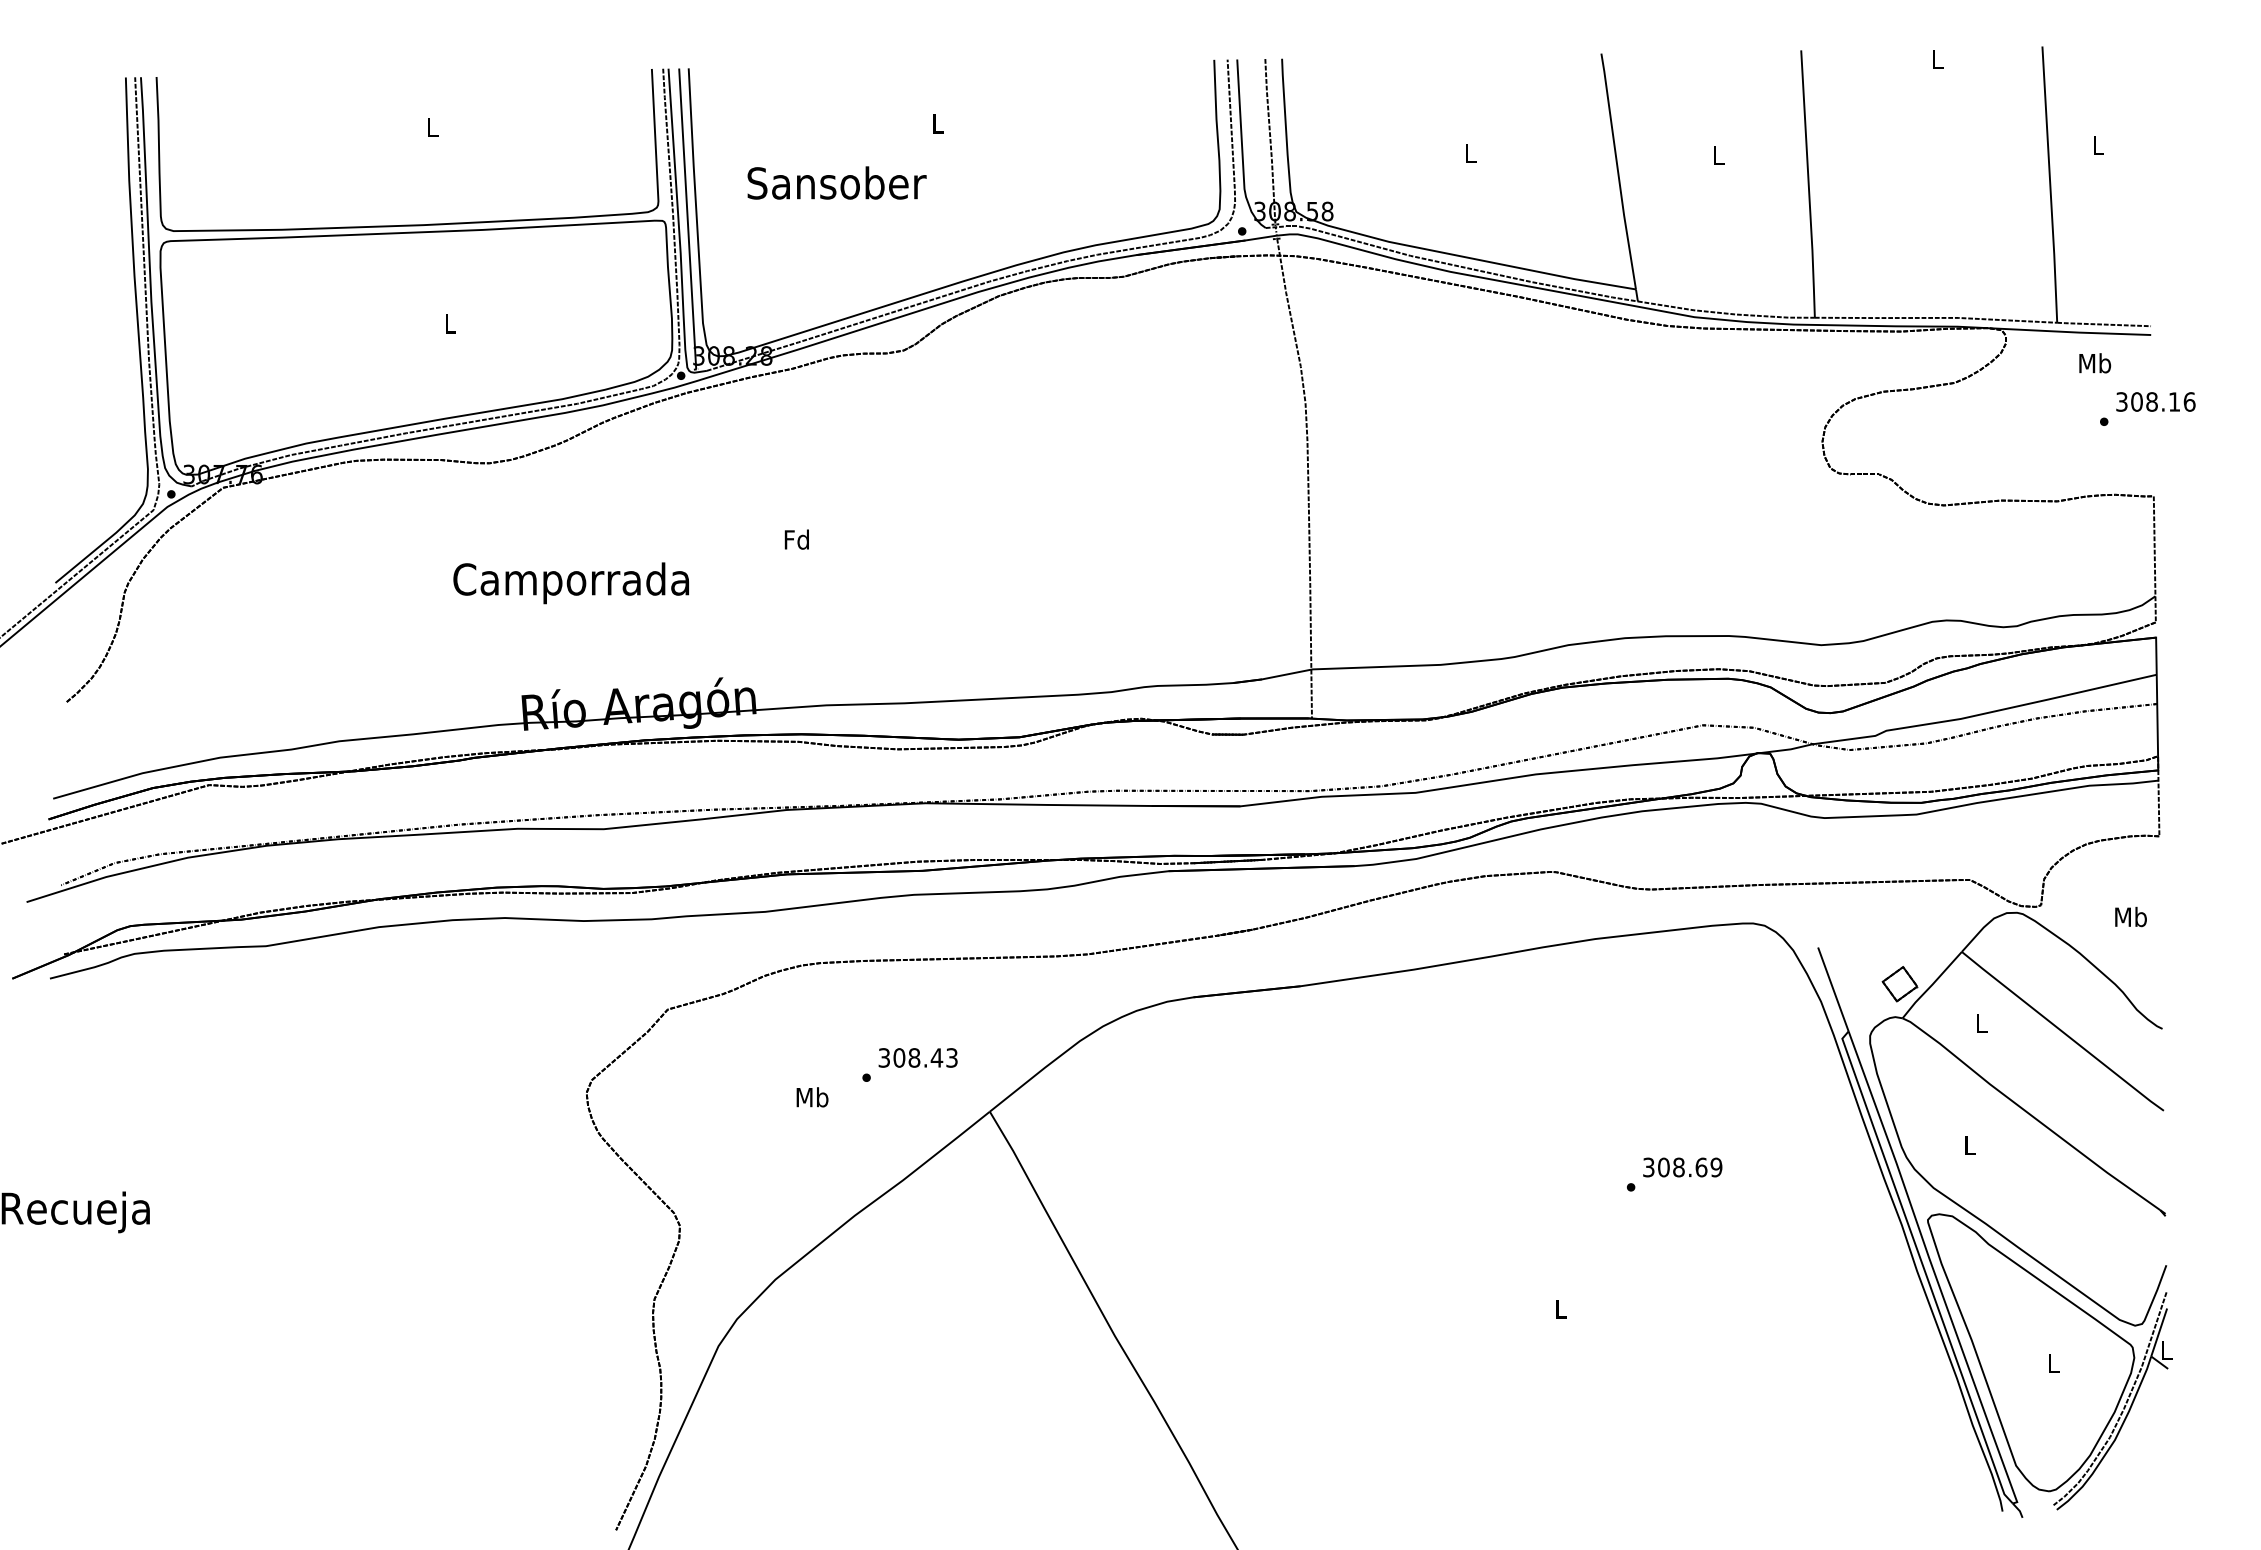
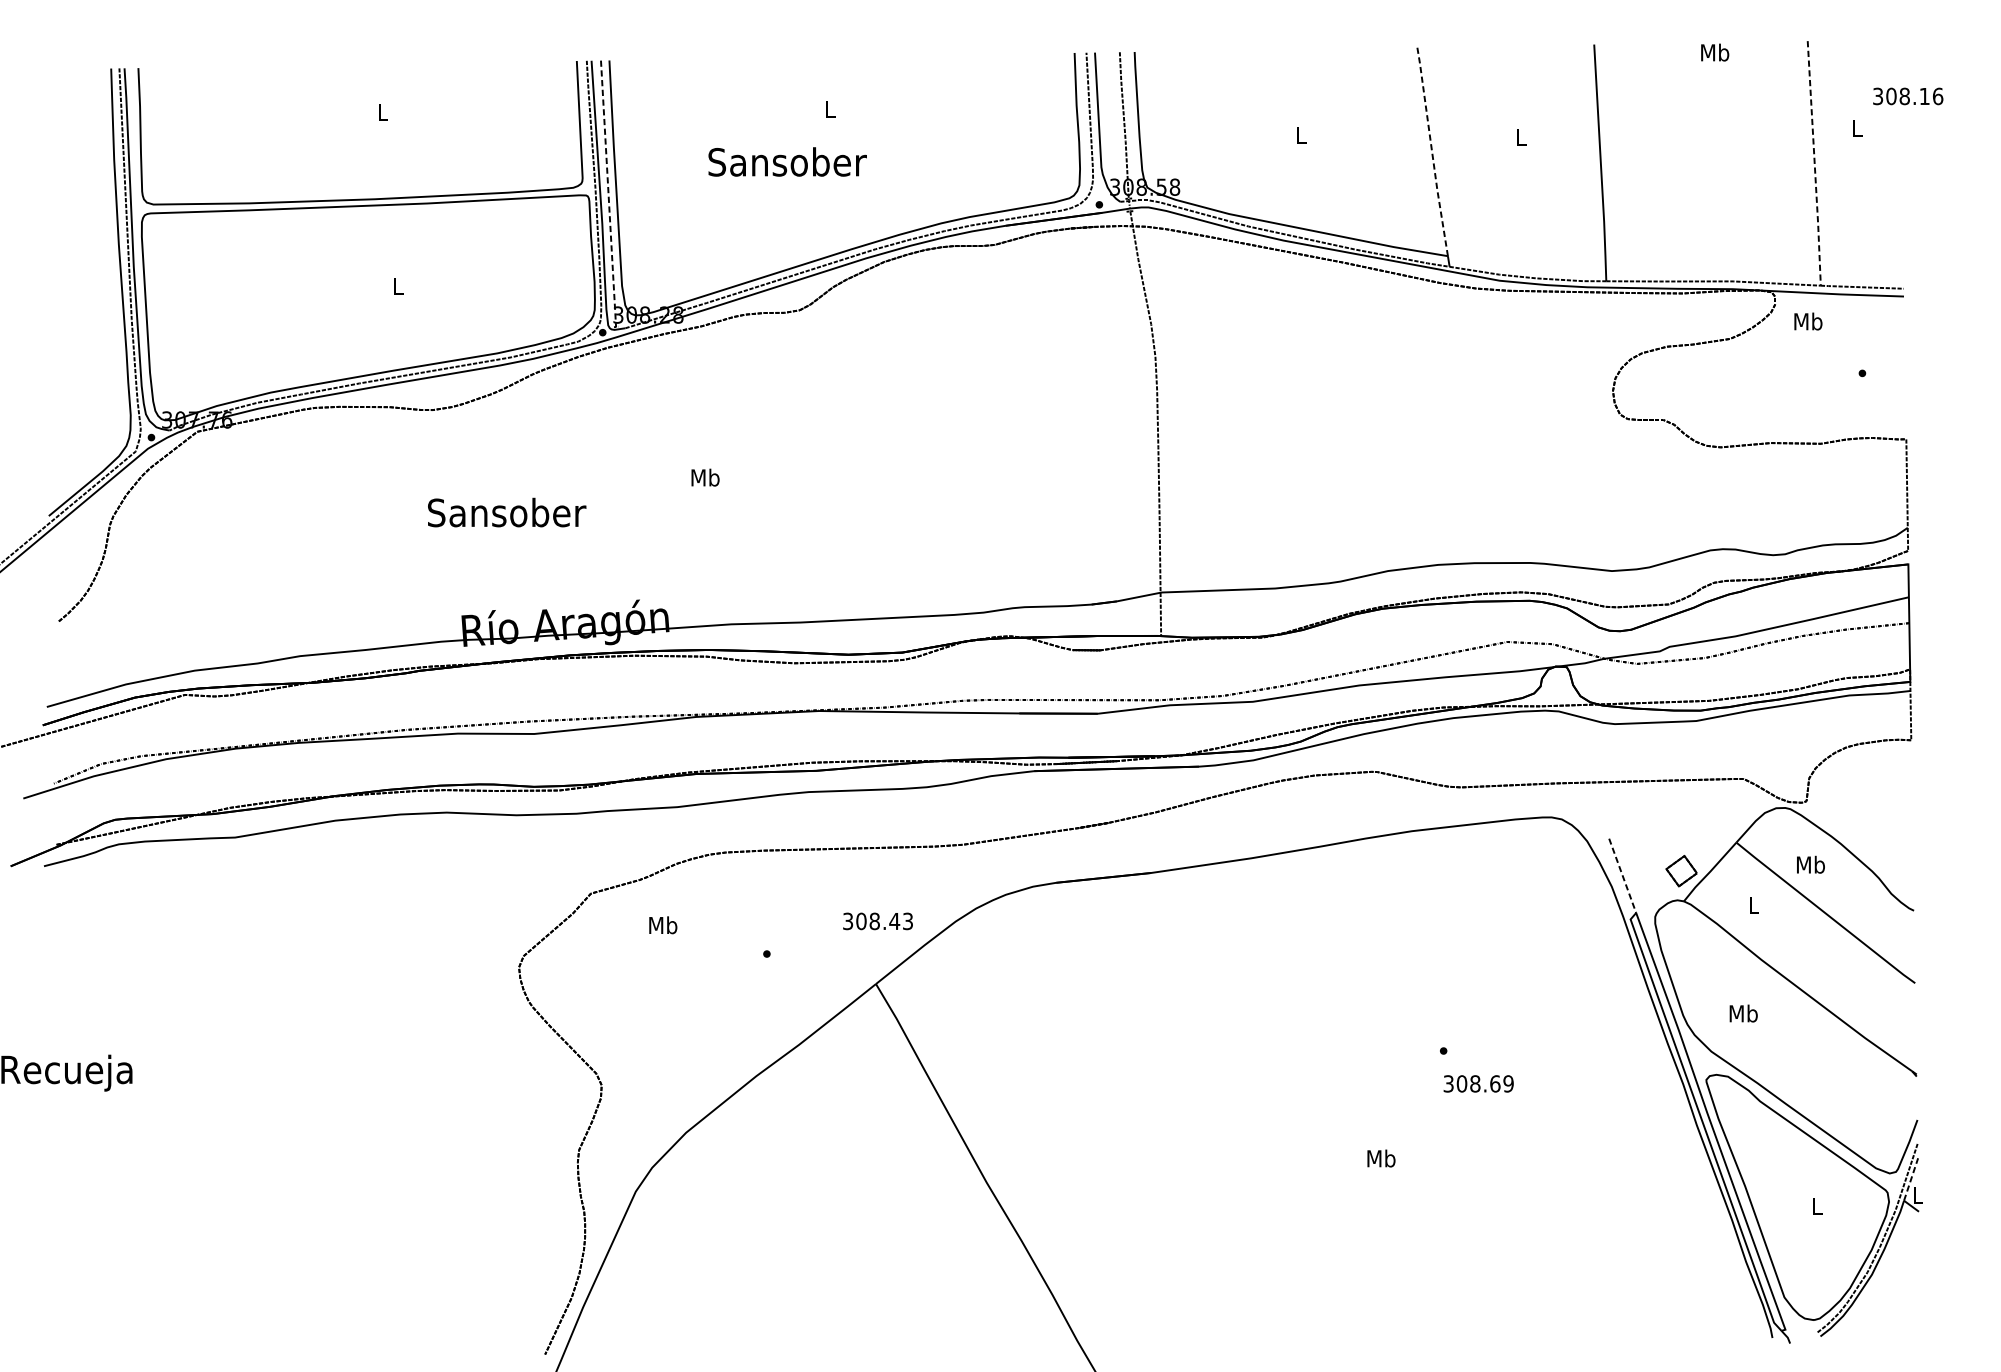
text: (1937, 59) -> (1714, 52), L -> Mb
line: (1618, 170) -> (1432, 150), solid -> dashed
text: (836, 182) -> (787, 161), moved
line: (2050, 185) -> (1814, 164), solid -> dashed
line: (687, 218) -> (608, 193), solid -> dashed
text: (2095, 363) -> (1808, 321), moved
text: (2155, 401) -> (1907, 96), moved
text: (797, 539) -> (705, 477), Fd -> Mb
text: (571, 583) -> (505, 516), Camporrada -> Sansober
text: (2130, 916) -> (1810, 864), moved
line: (1833, 989) -> (1622, 875), solid -> dashed
text: (917, 1057) -> (877, 921), moved
text: (812, 1097) -> (663, 925), moved
text: (1970, 1145) -> (1744, 1013), L -> Mb
text: (1682, 1167) -> (1478, 1083), moved
text: (1560, 1308) -> (1381, 1158), L -> Mb
line: (2159, 1332) -> (1911, 1179), solid -> dashed

